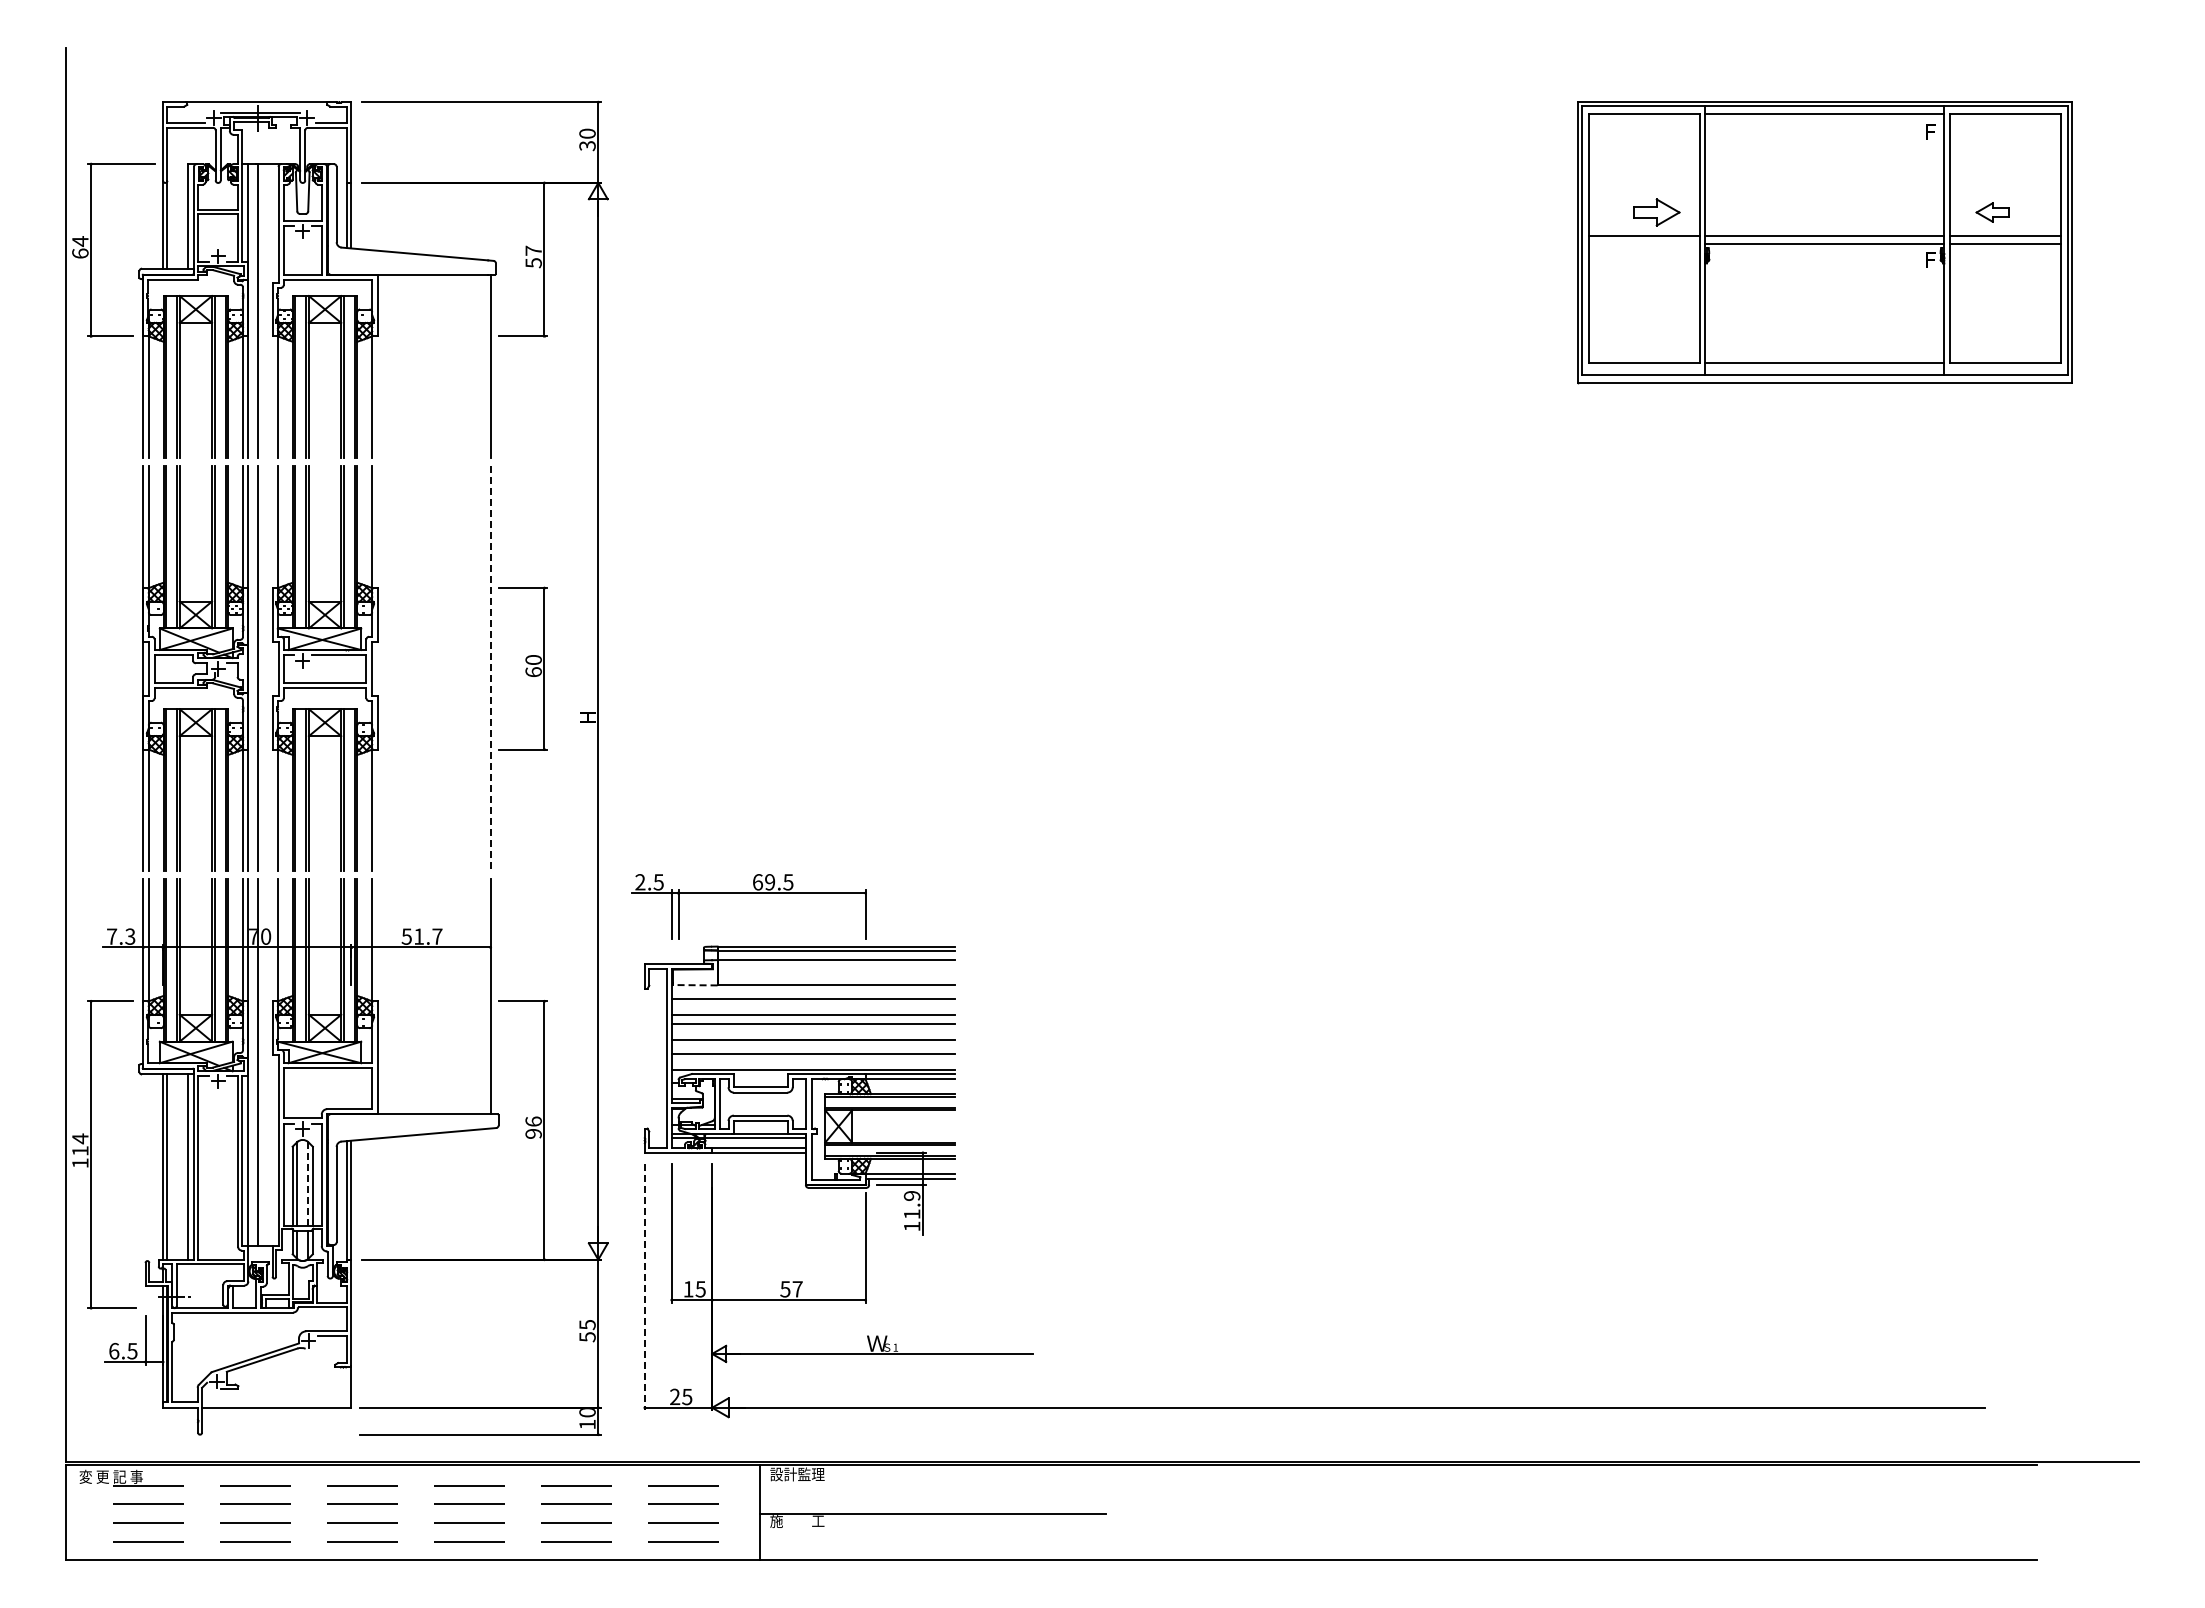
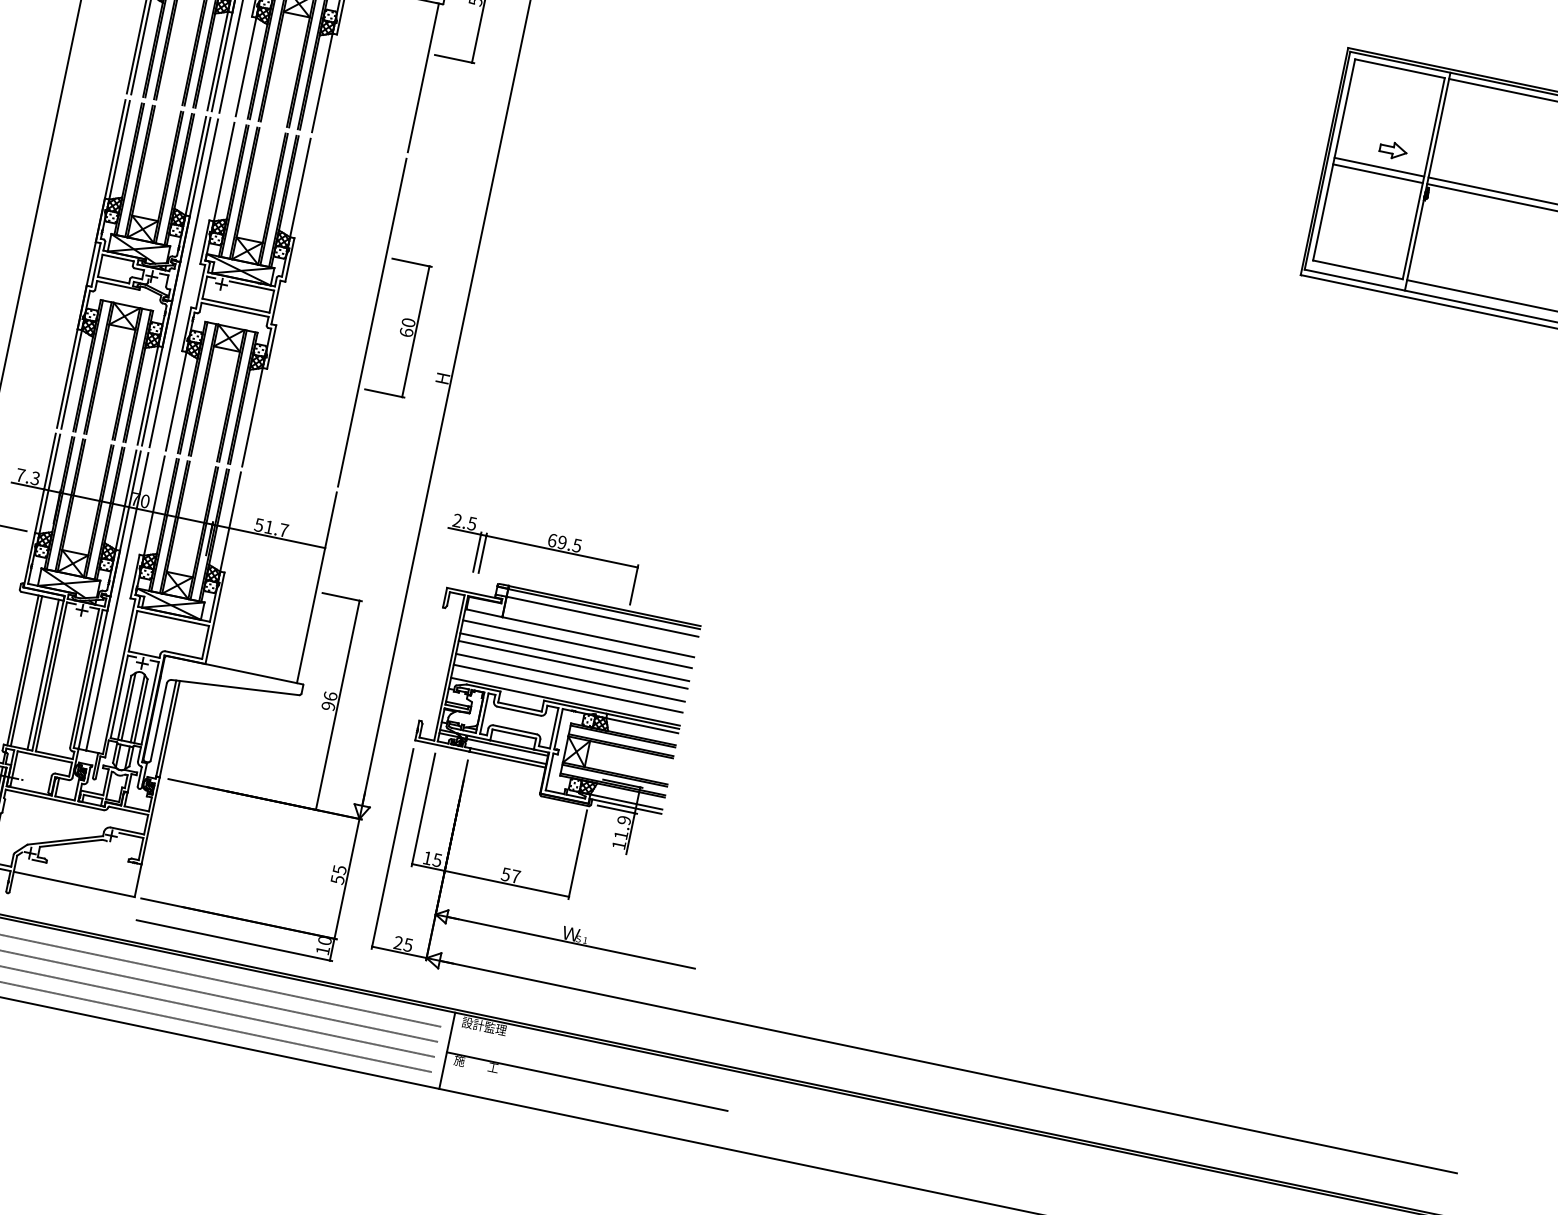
part: (1657, 212) -> (1393, 150), size x0.71
line: (1644, 243) -> (1377, 173), added
line: (490, 668) -> (372, 322), dashed -> solid
line: (694, 985) -> (483, 613), dashed -> solid
line: (308, 1183) -> (137, 708), dashed -> solid
line: (644, 1287) -> (392, 849), dashed -> solid

